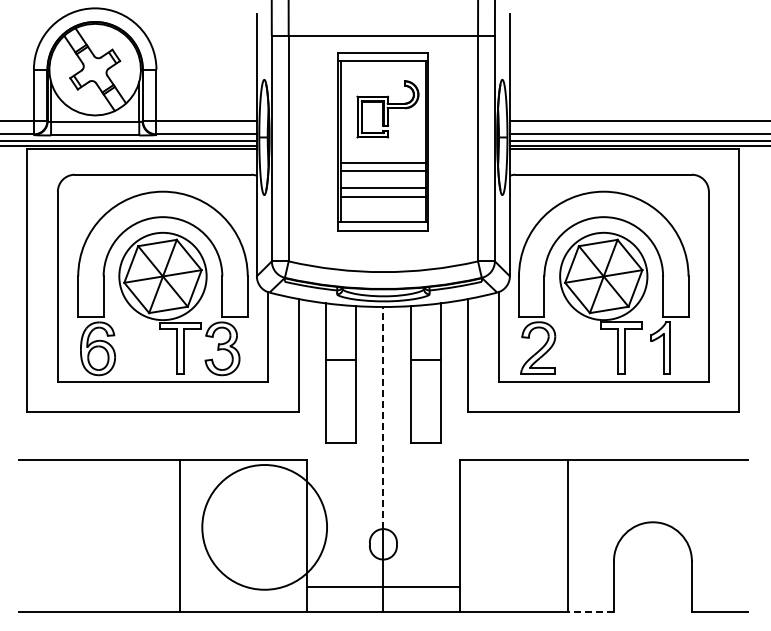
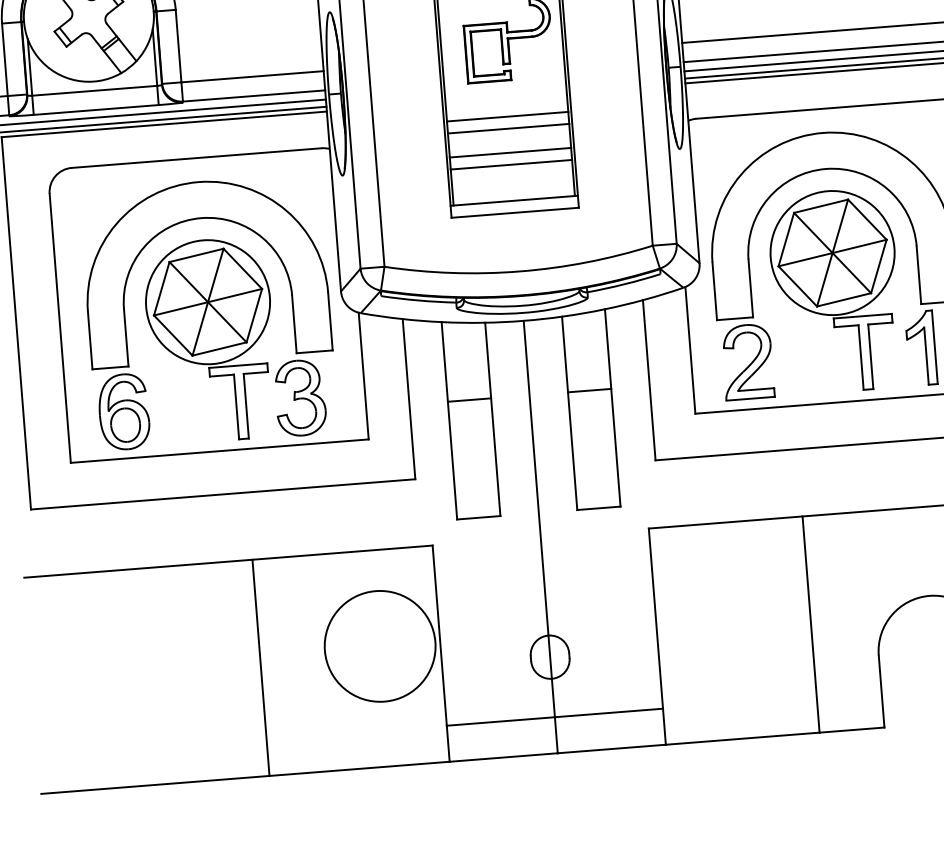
line: (383, 417) -> (536, 477), dashed -> solid
circle: (264, 527) -> (379, 646), size x0.62
line: (591, 612) -> (852, 730), dashed -> solid

